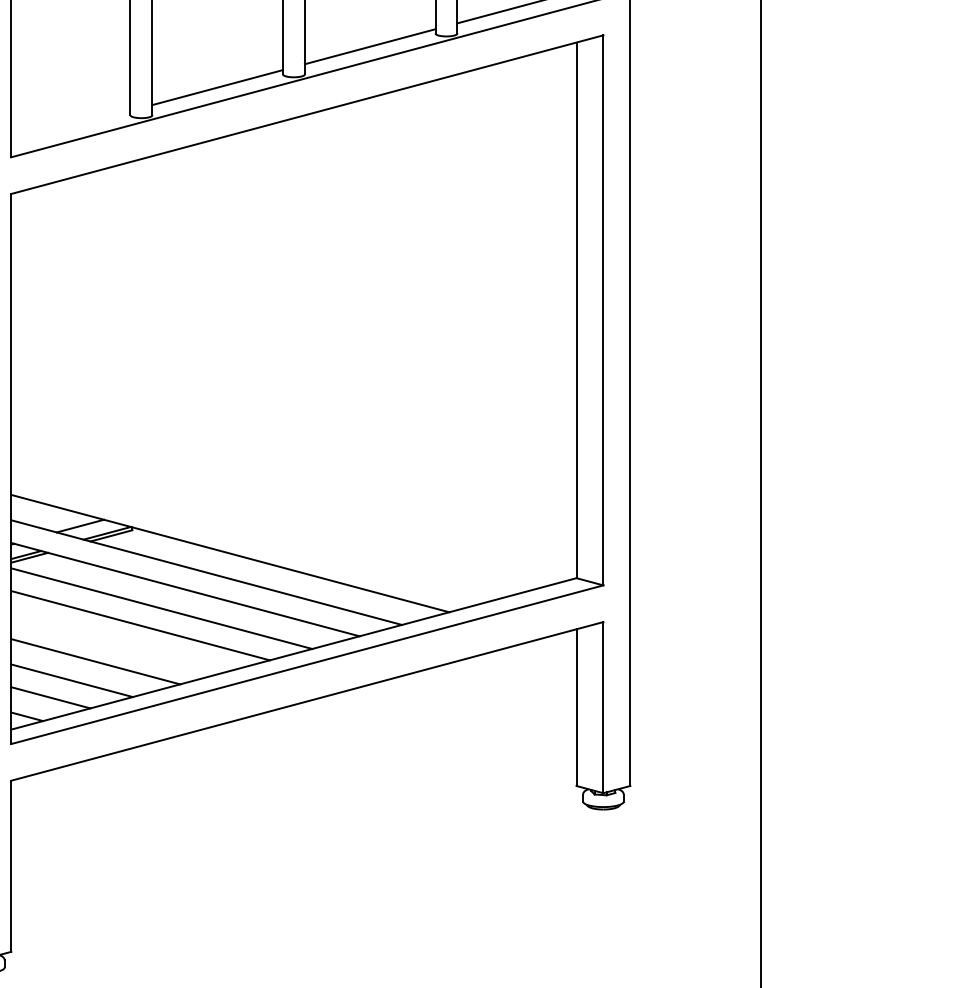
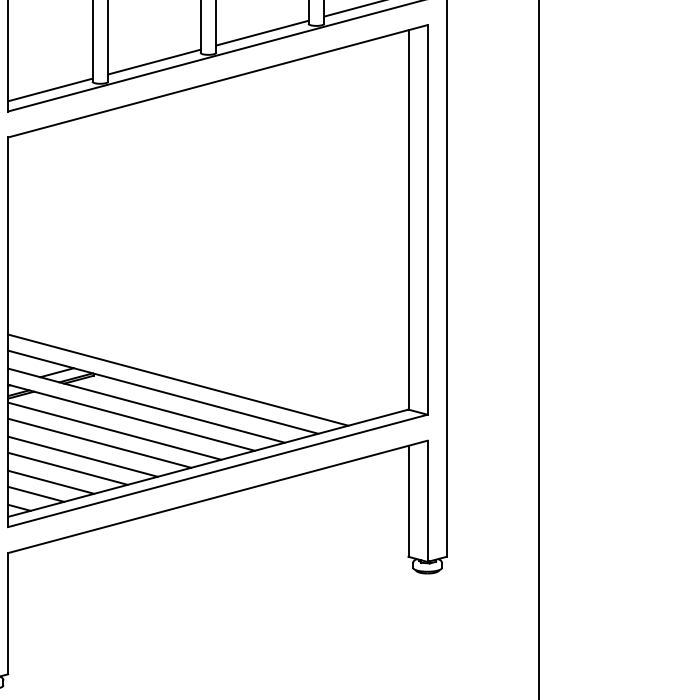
line: (71, 126) -> (50, 89), added
line: (251, 535) -> (178, 379), added
line: (116, 644) -> (82, 456), added

